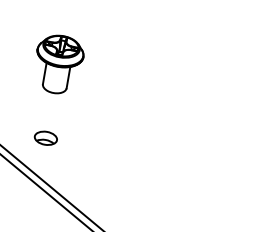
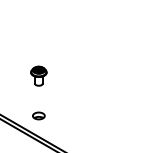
part: (58, 62) -> (38, 75), size x0.62

